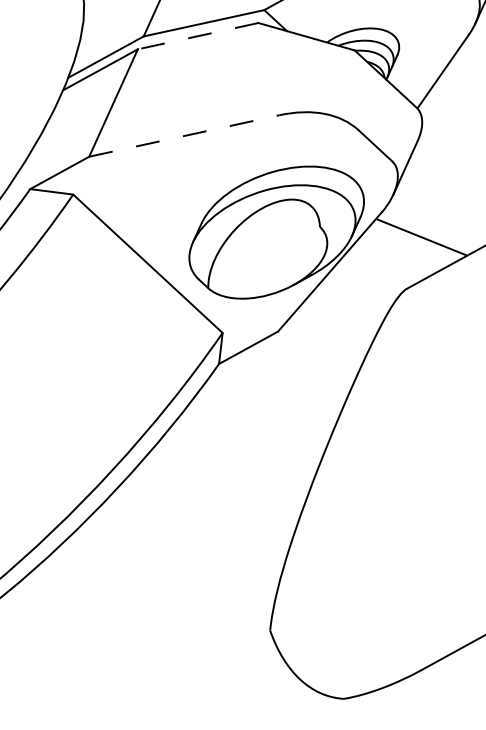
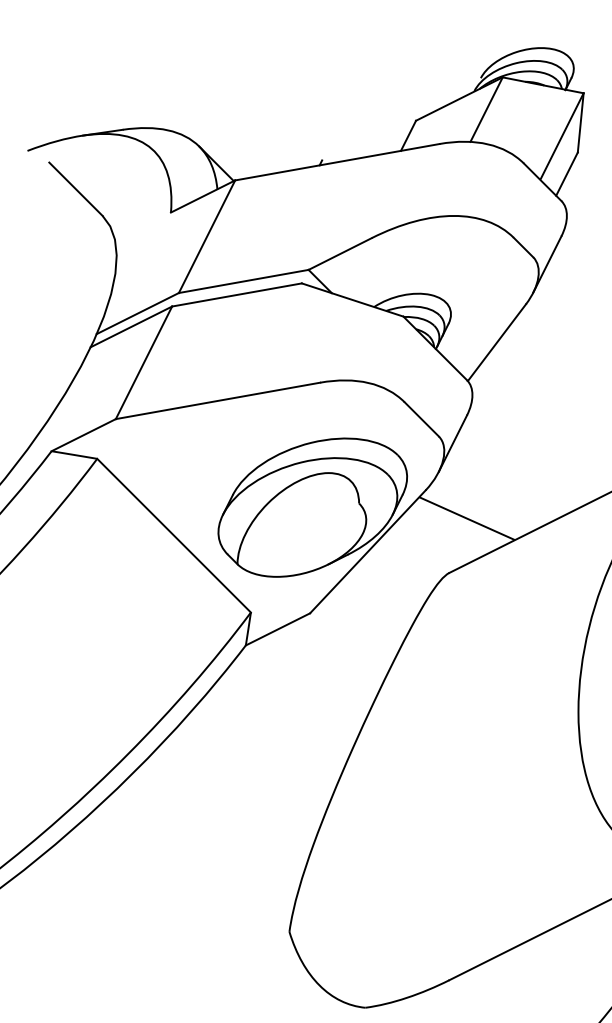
line: (198, 35) -> (237, 294), dashed -> solid
line: (184, 135) -> (218, 400), dashed -> solid

